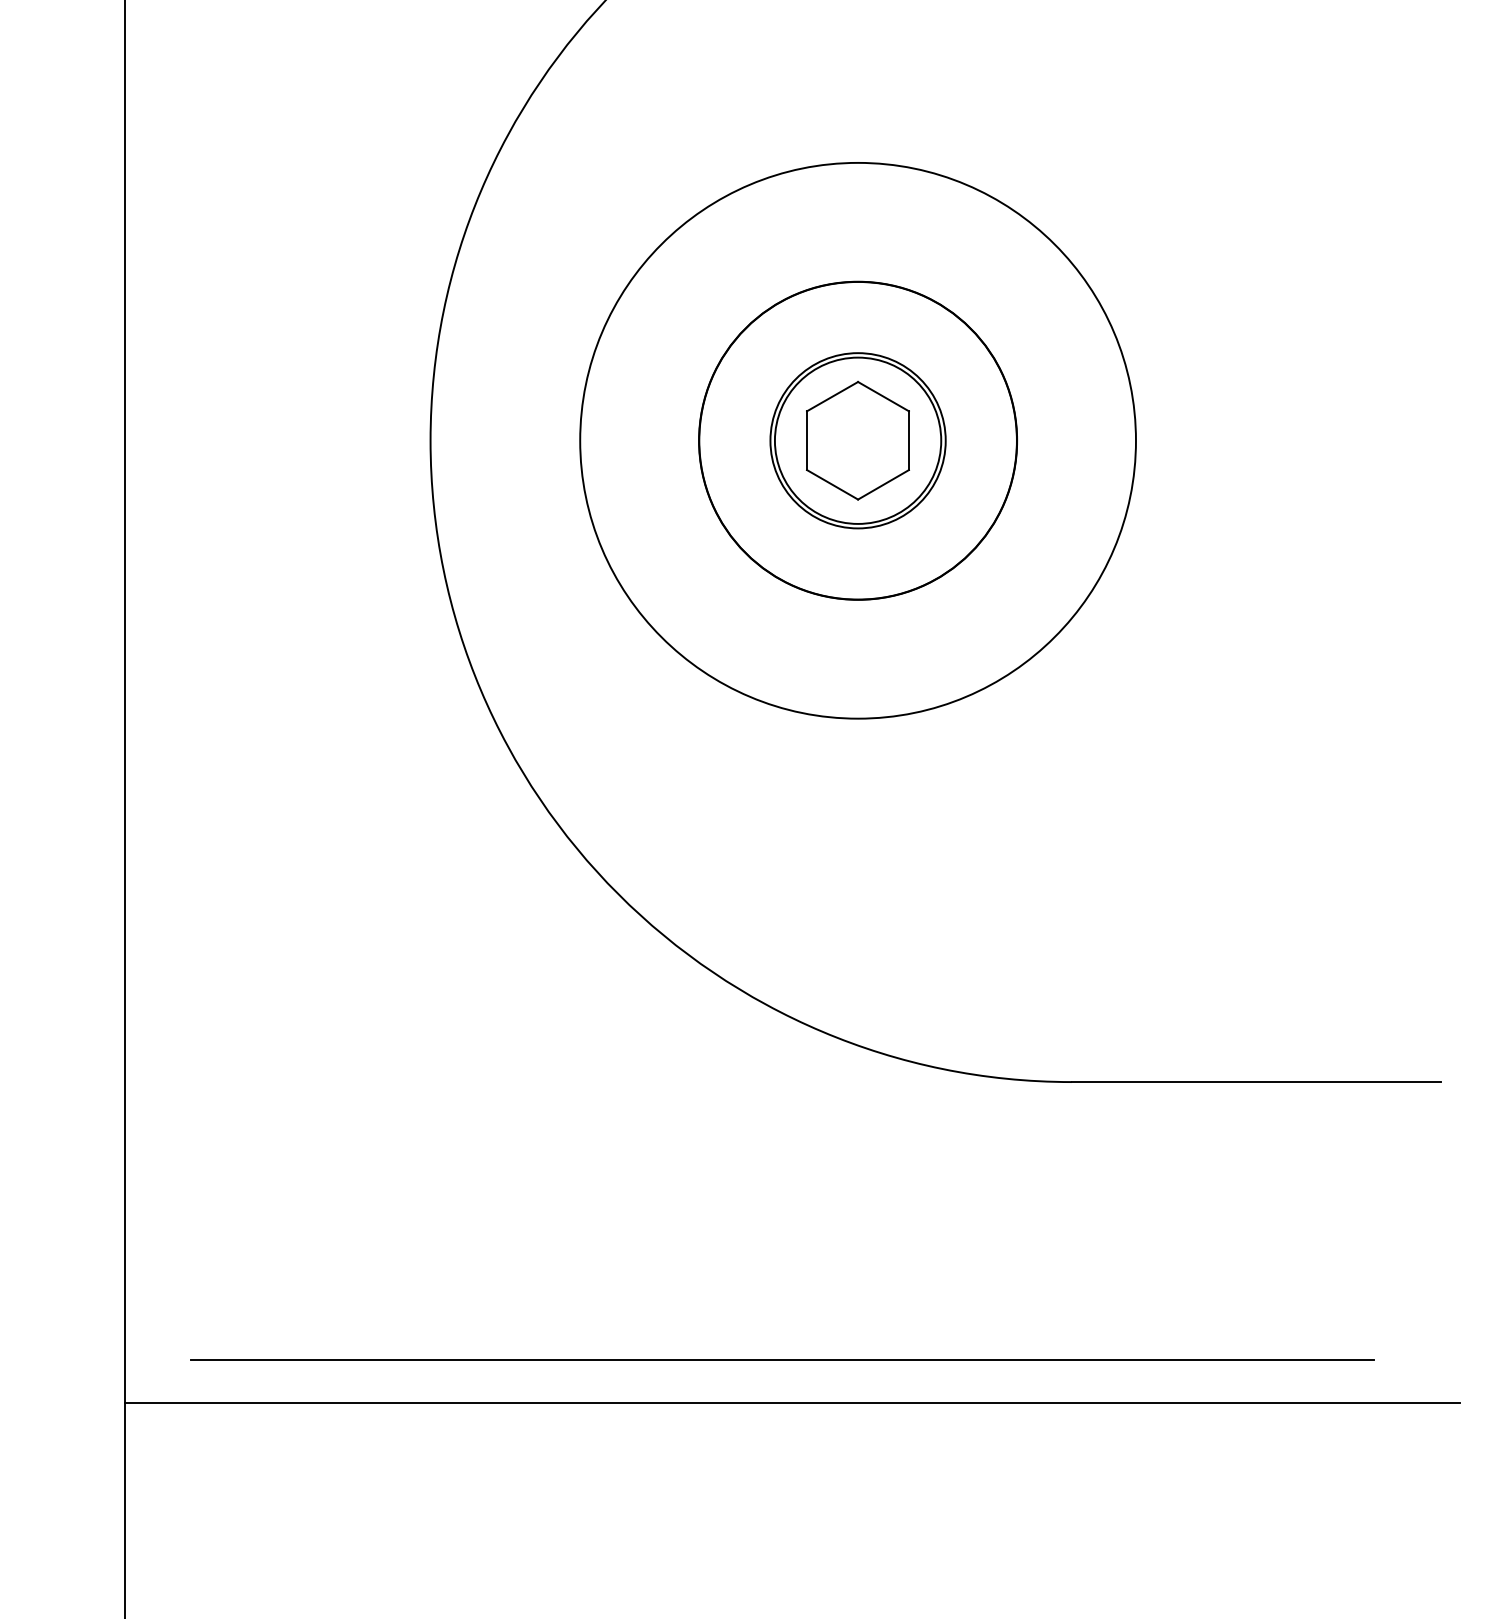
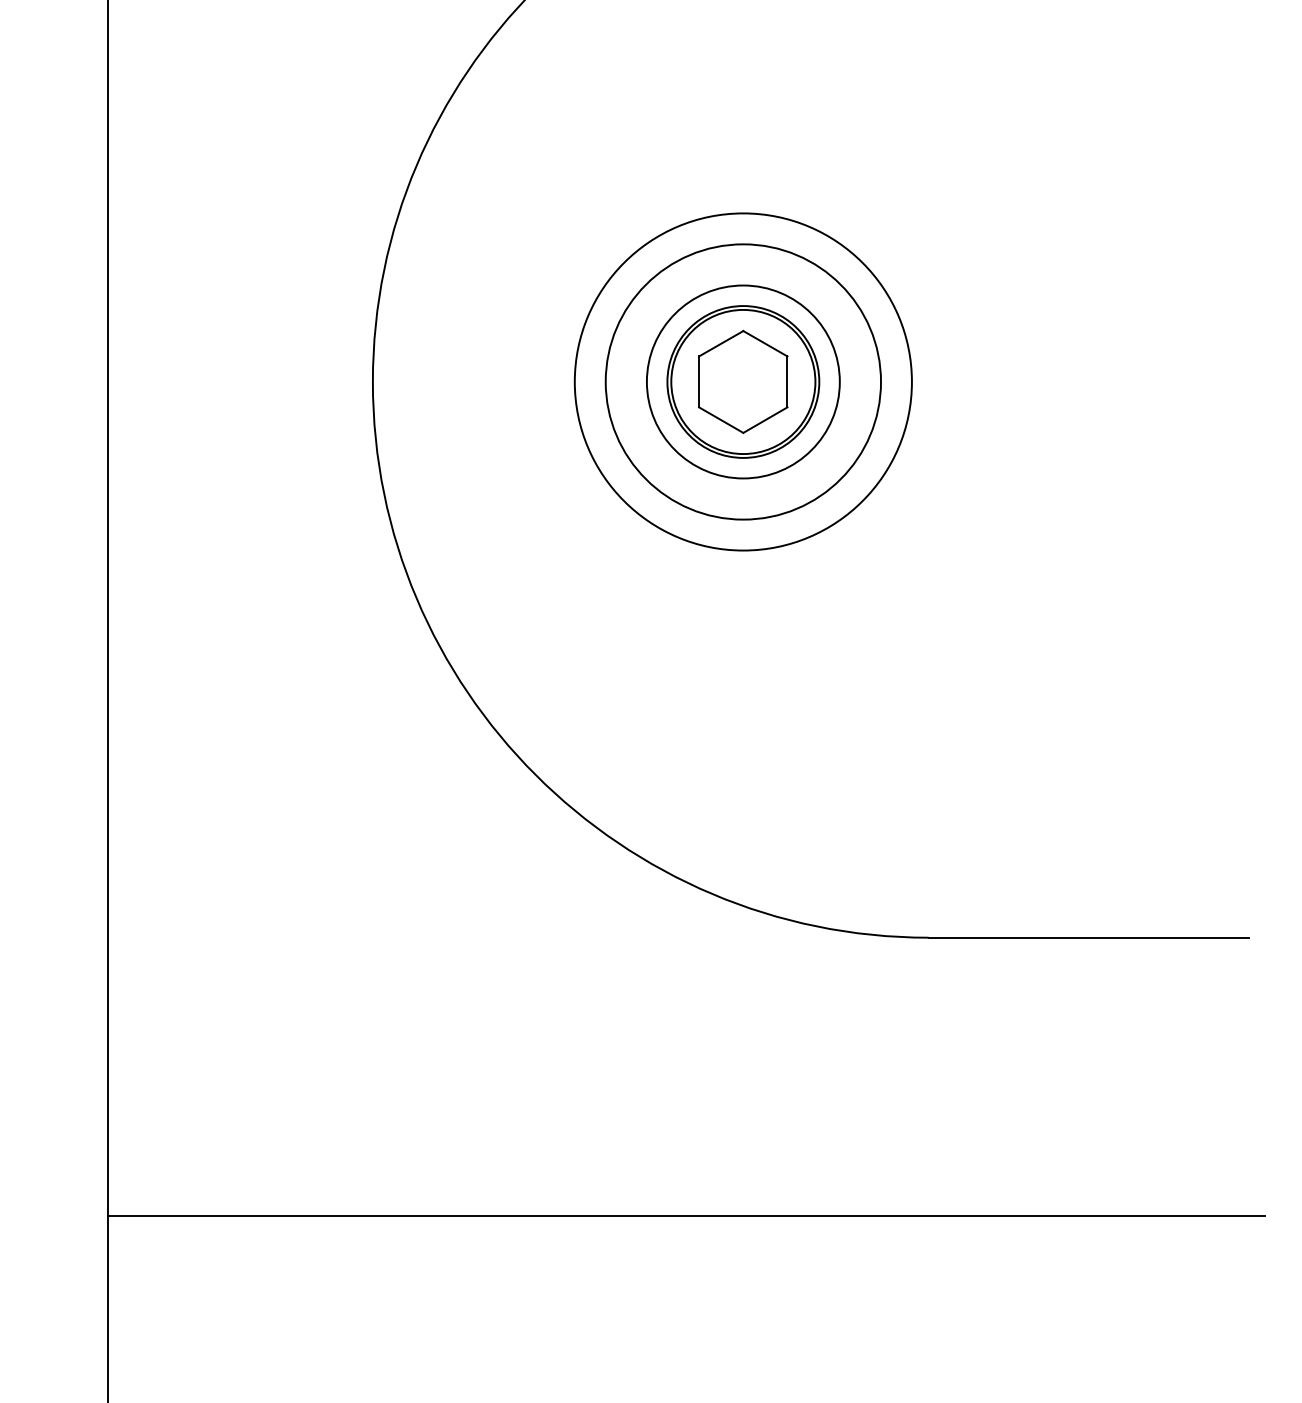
circle: (858, 440) -> (743, 381), size x0.7
circle: (858, 440) -> (743, 381), size x0.7
line: (782, 1359) -> (677, 1178), removed

